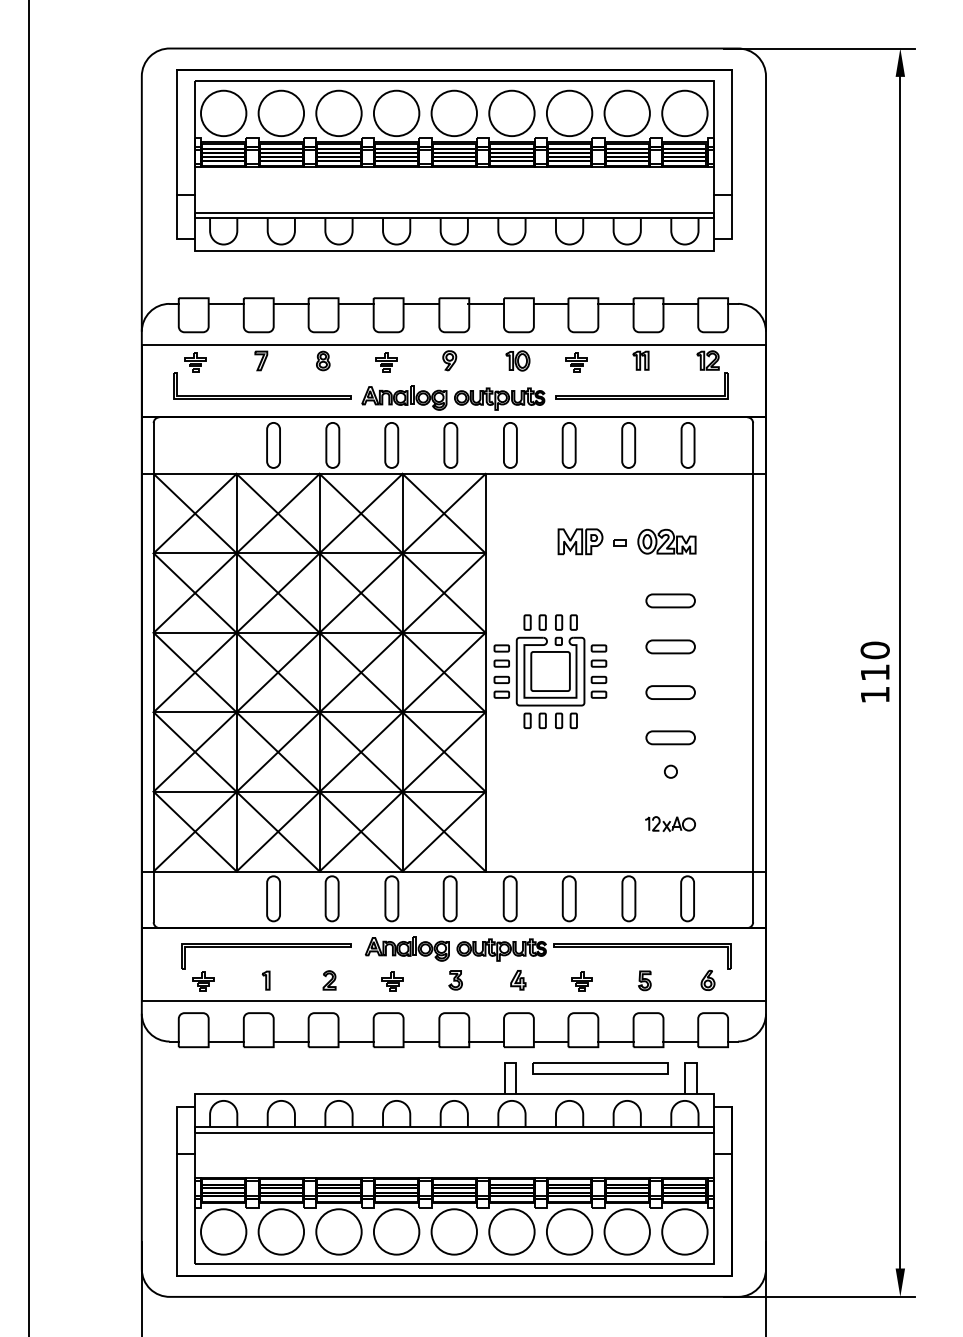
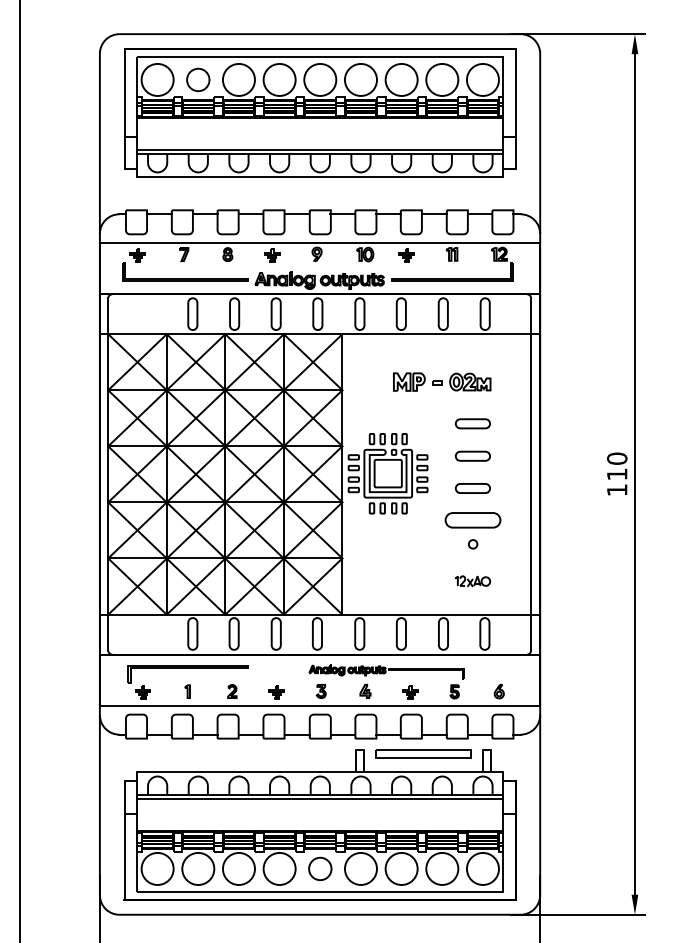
circle: (281, 113) -> (198, 80), size x0.7
part: (670, 737) -> (472, 520), size x1.6
part: (548, 952) -> (386, 671), size x0.6
circle: (453, 1231) -> (319, 868), size x0.7

